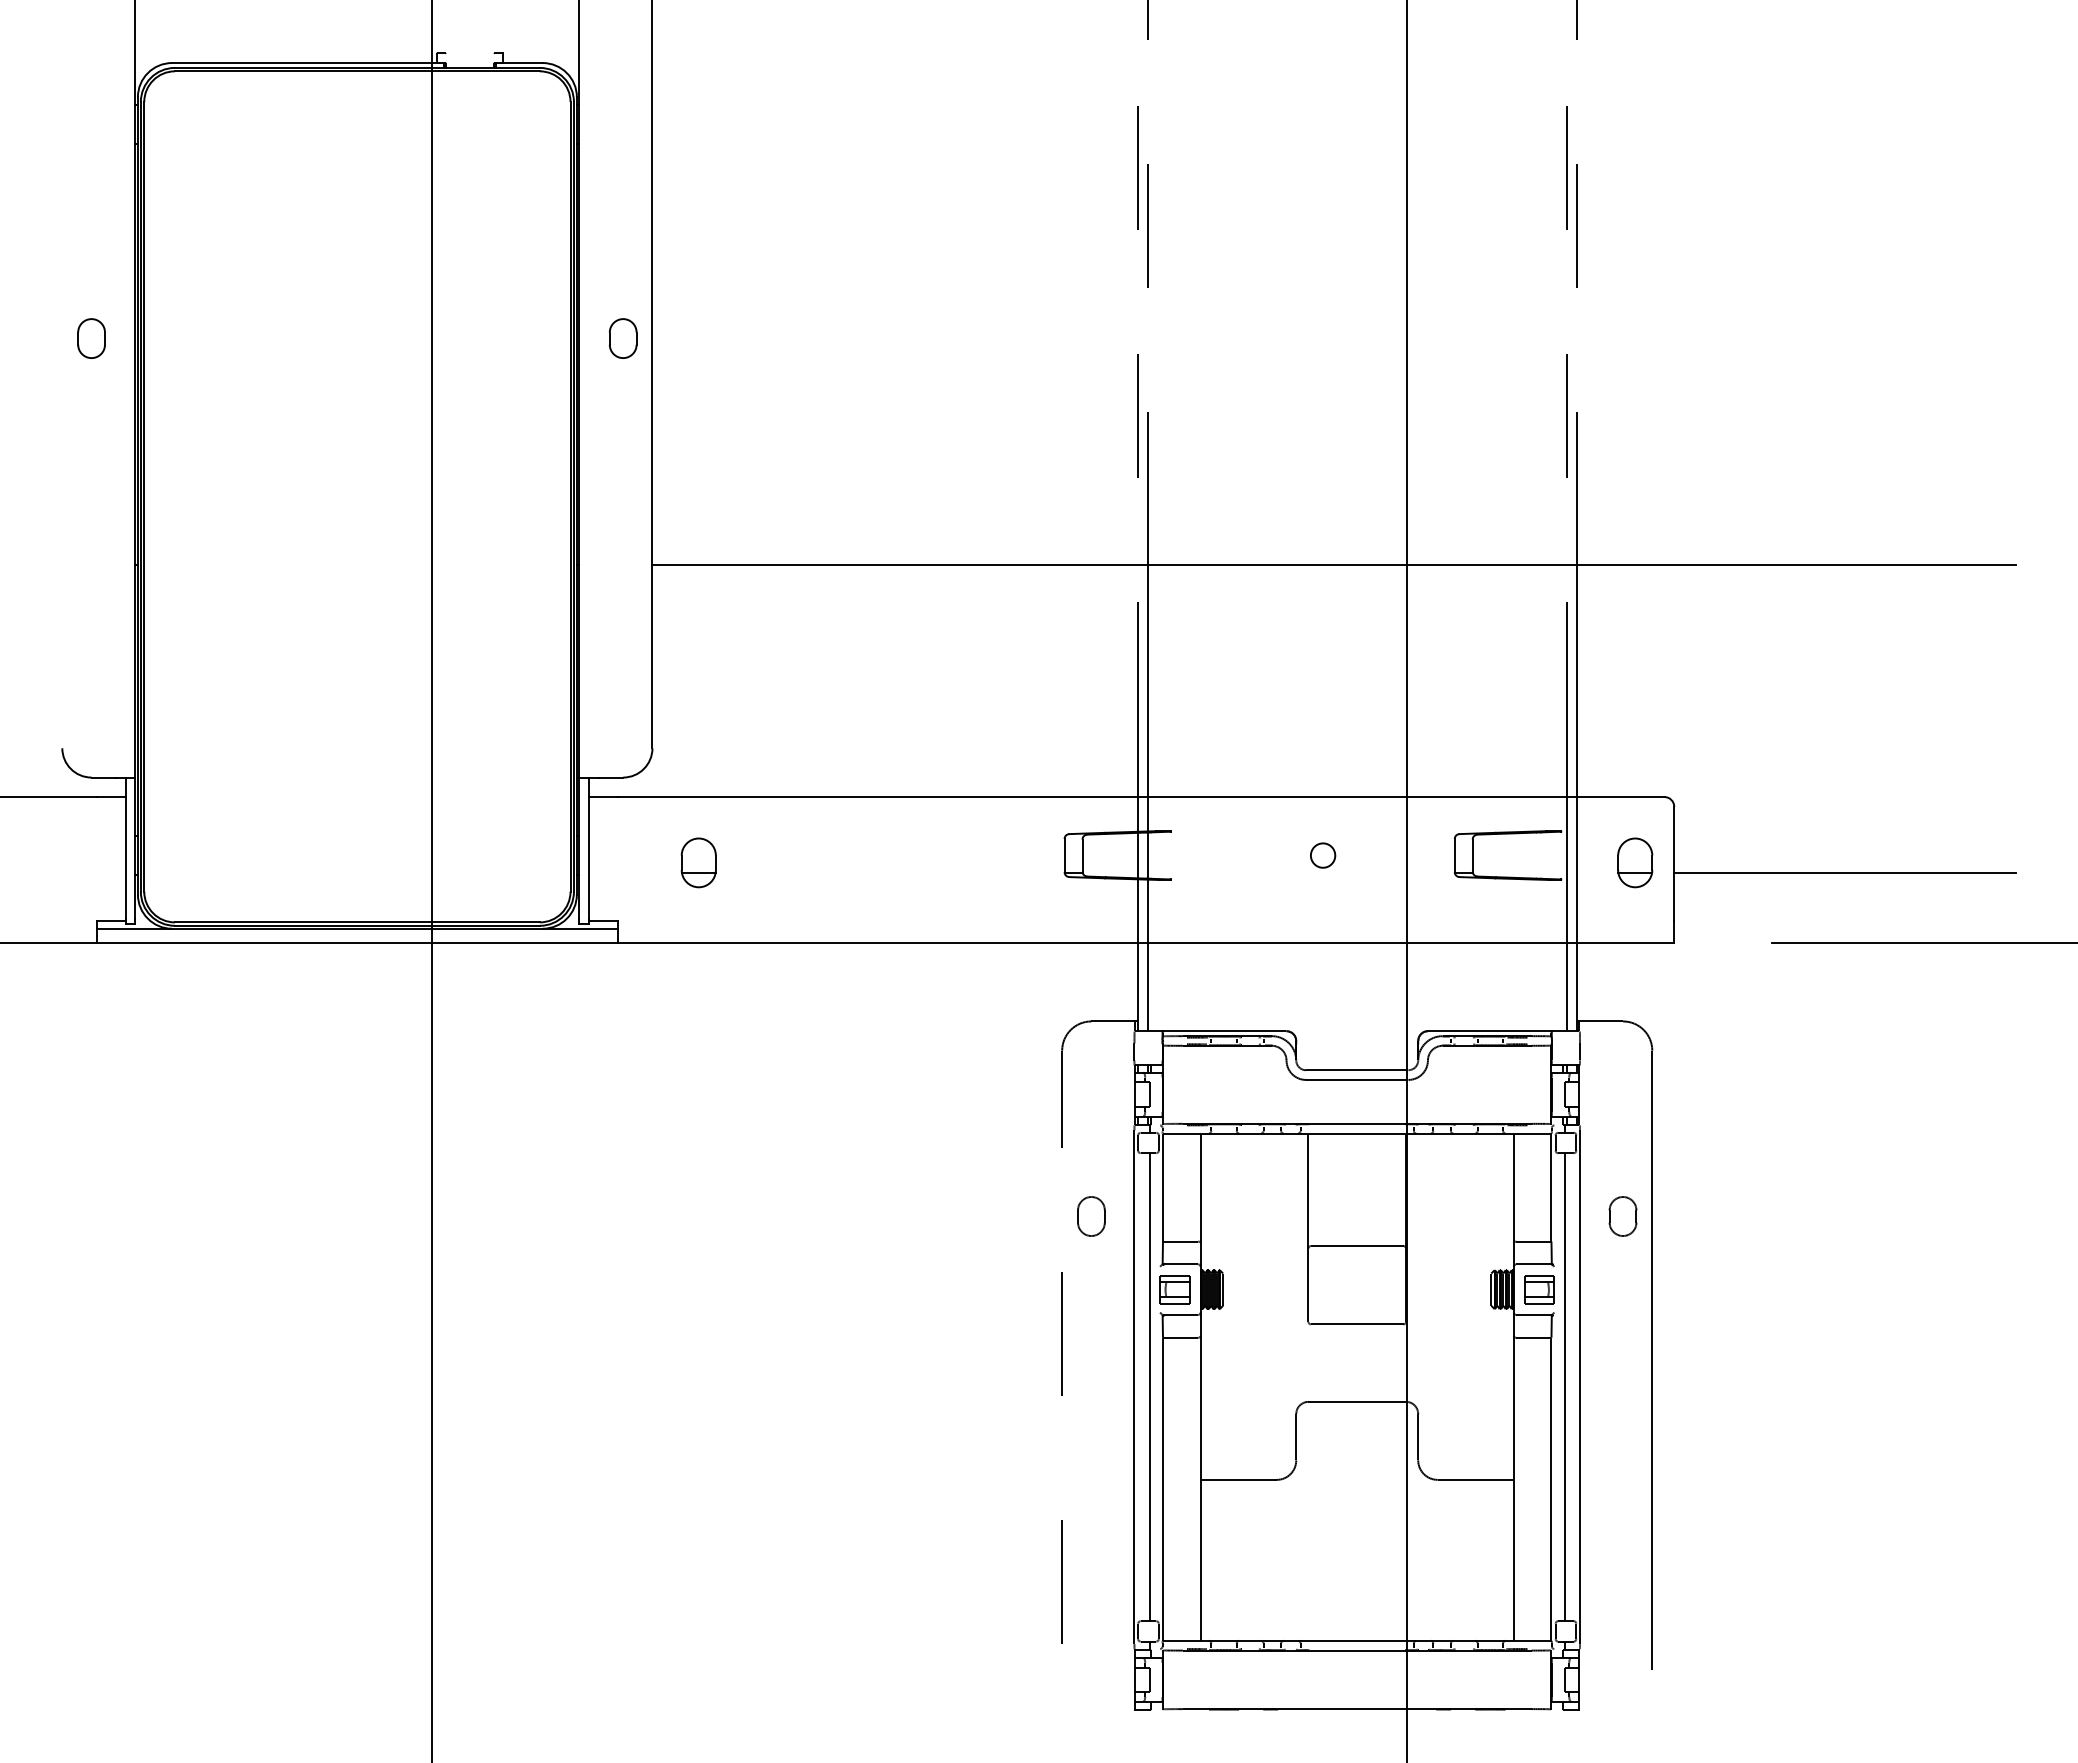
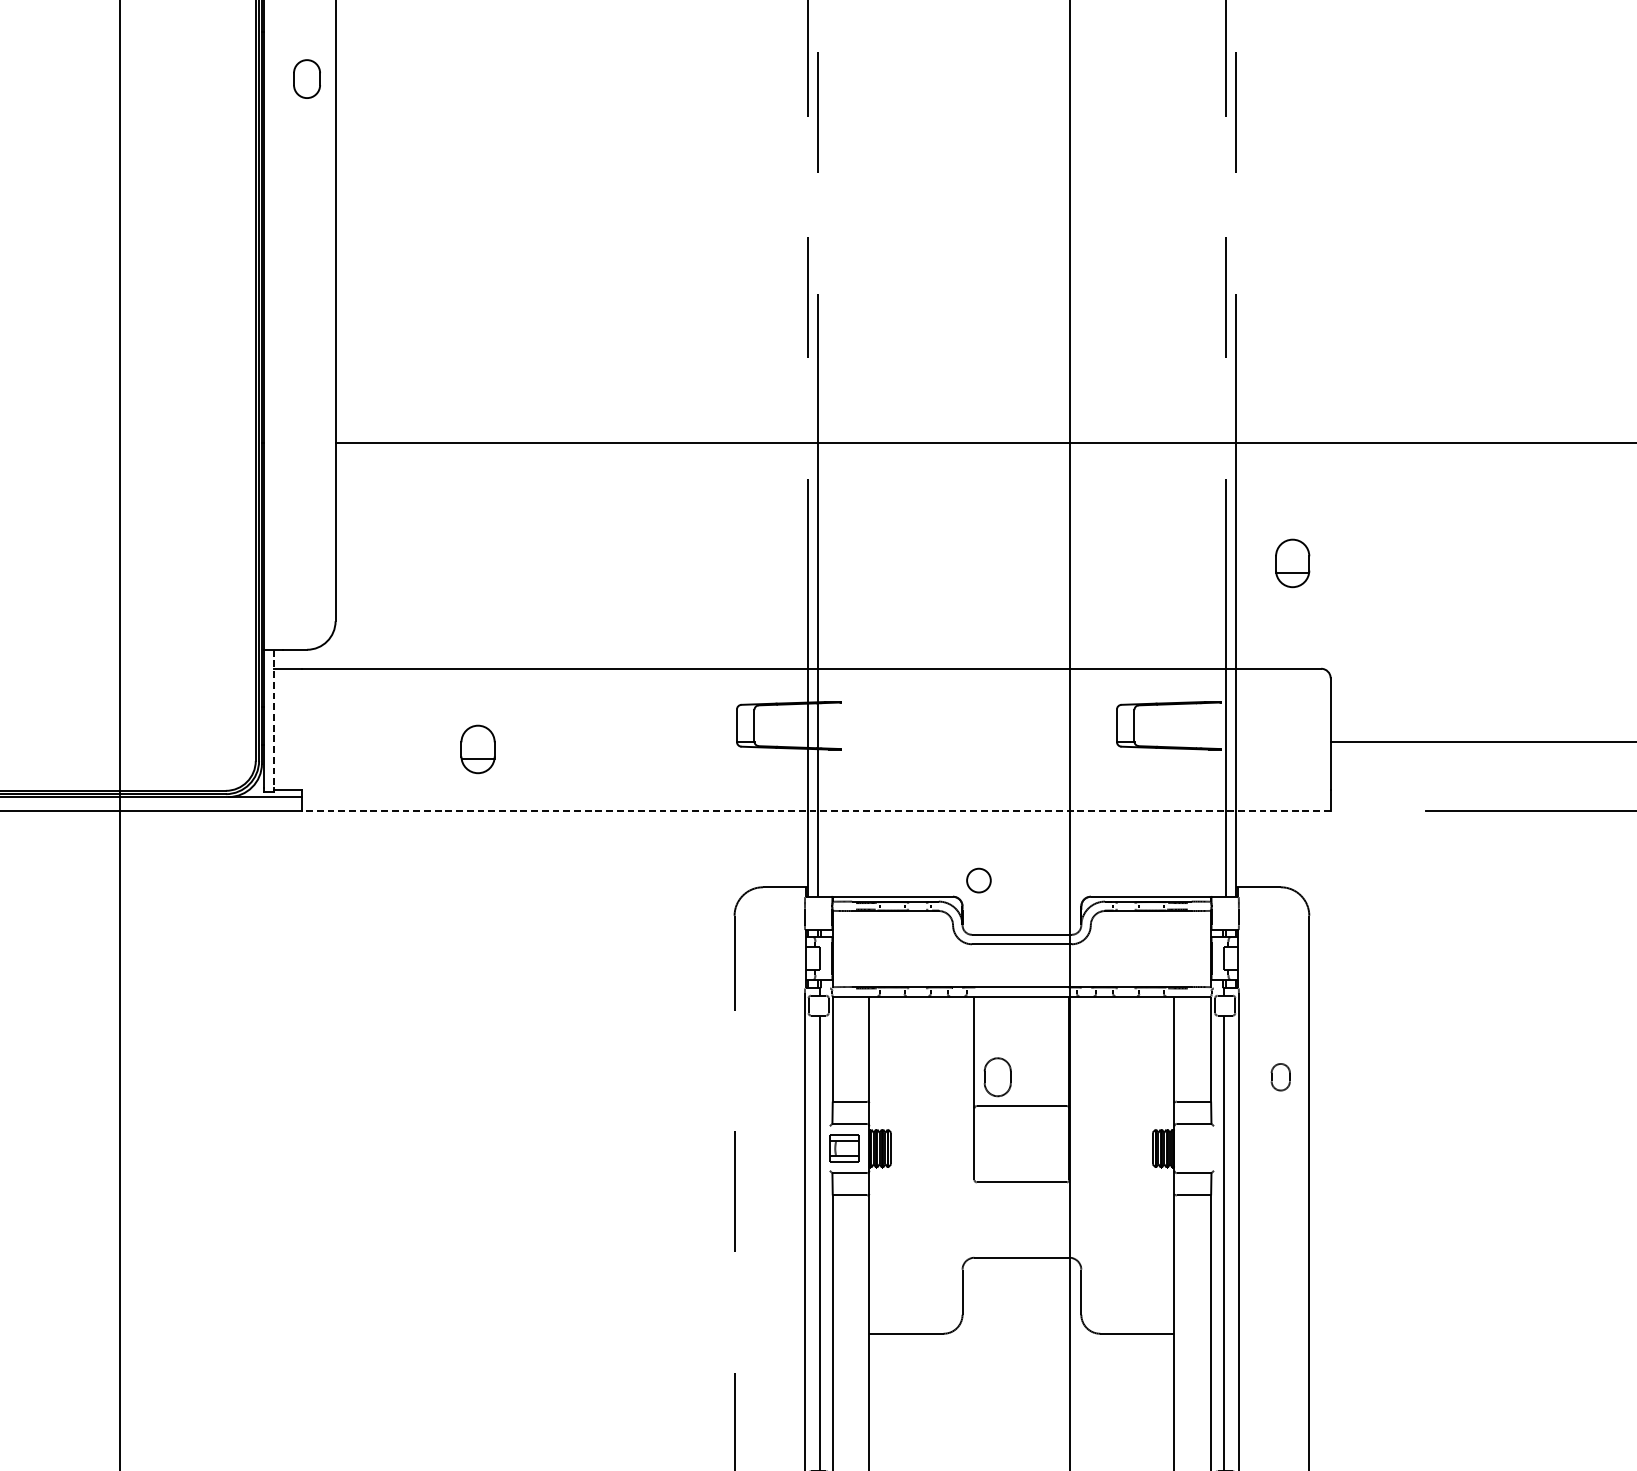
part: (622, 338) -> (306, 79), moved
line: (589, 848) -> (274, 718), solid -> dashed
circle: (1323, 855) -> (979, 880), moved
part: (698, 862) -> (477, 749), moved
part: (1635, 862) -> (1292, 563), moved
line: (1145, 943) -> (815, 811), solid -> dashed
part: (1091, 1216) -> (997, 1077), moved
part: (1622, 1216) -> (1280, 1077), size x0.7
part: (1539, 1289) -> (1199, 1148), removed

